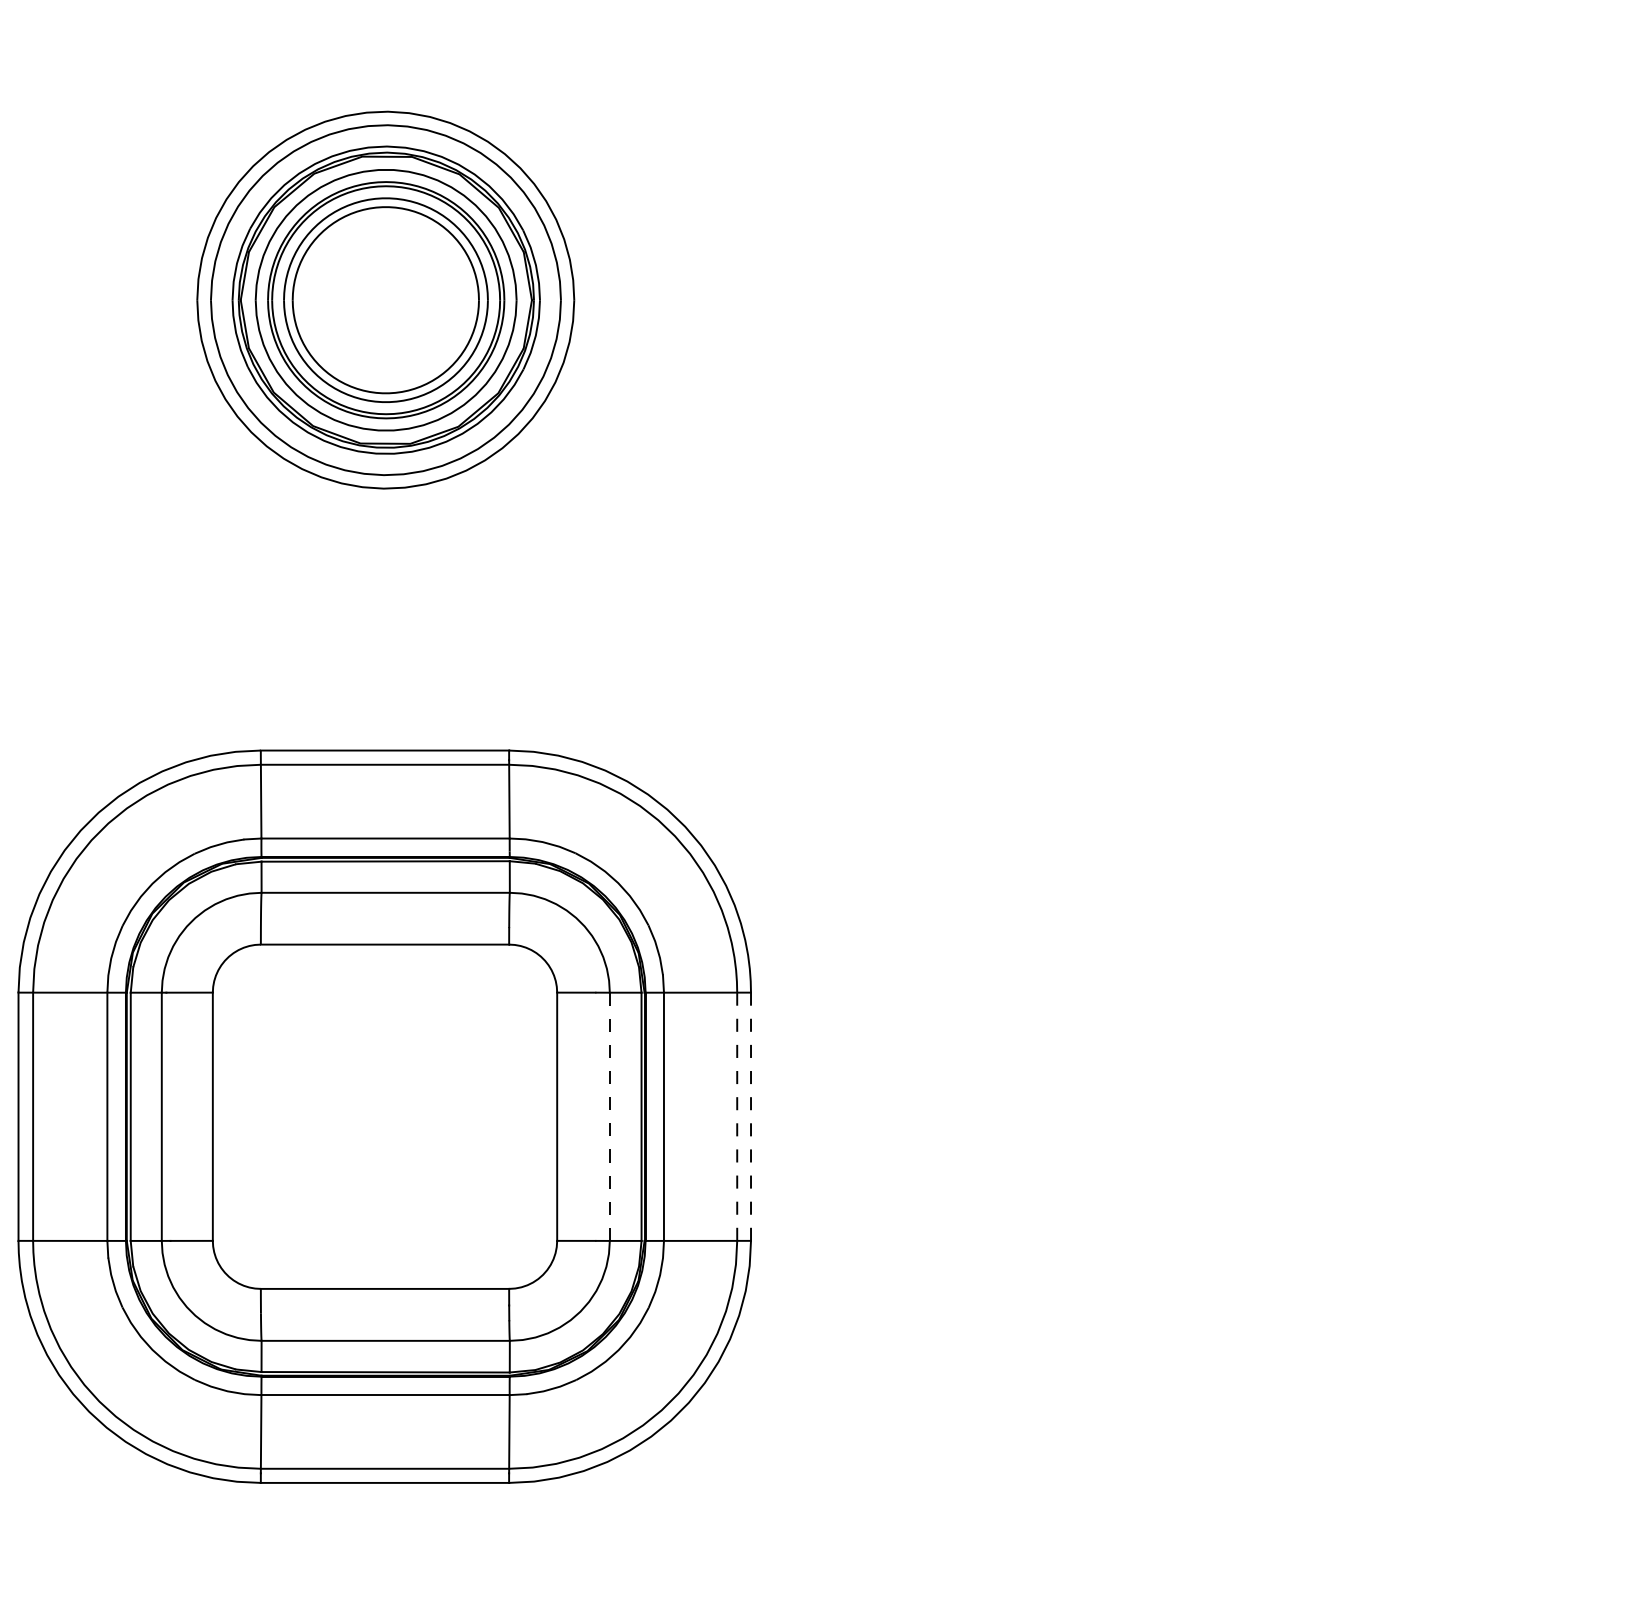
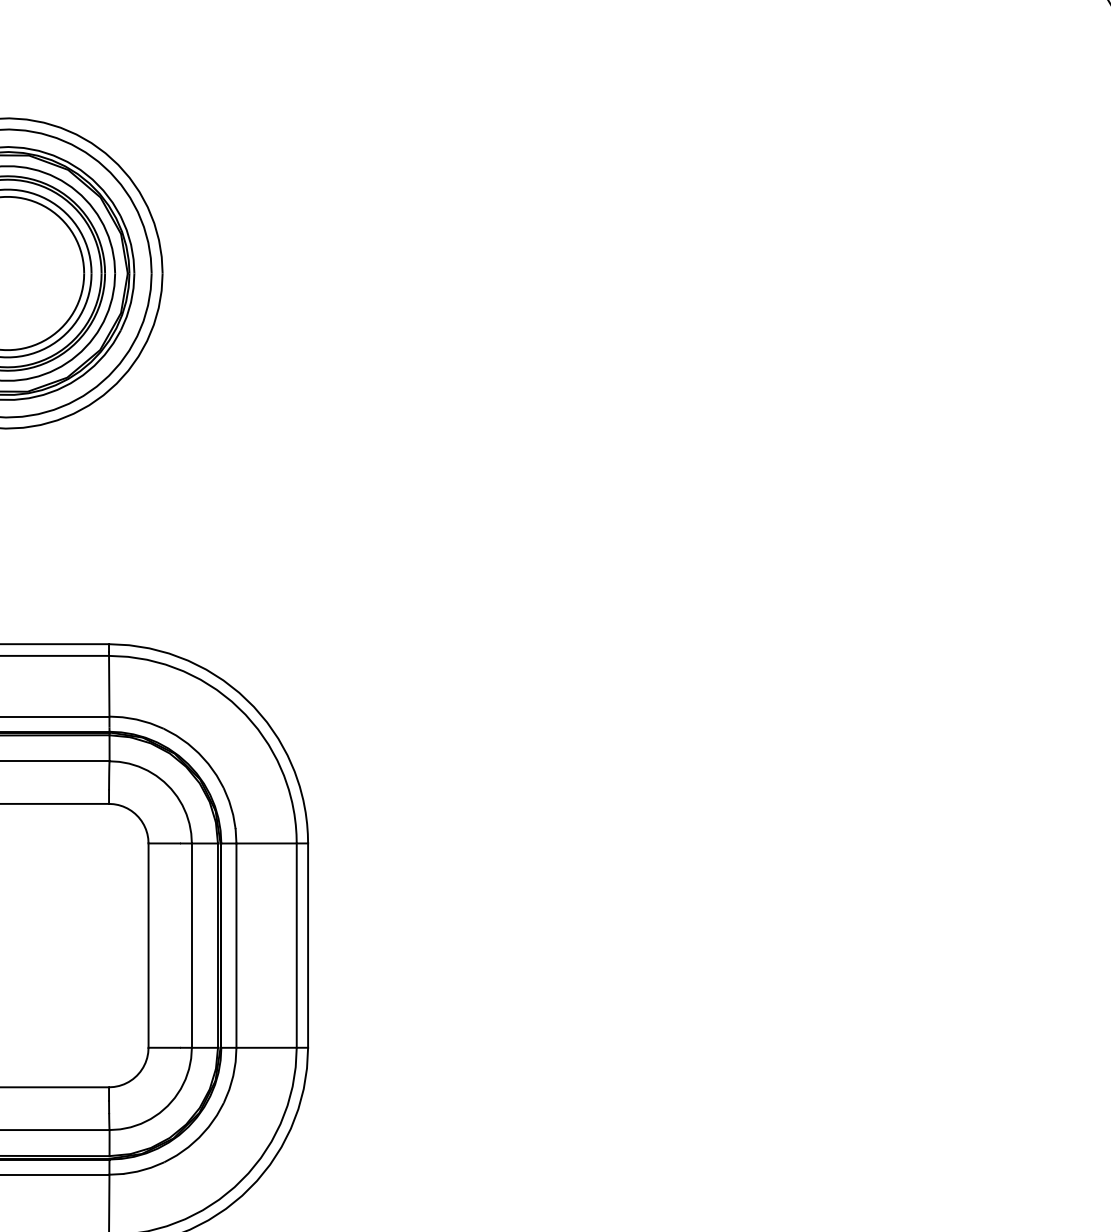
line: (609, 1116) -> (191, 945), dashed -> solid
line: (737, 1117) -> (296, 946), dashed -> solid
line: (751, 1117) -> (308, 946), dashed -> solid

